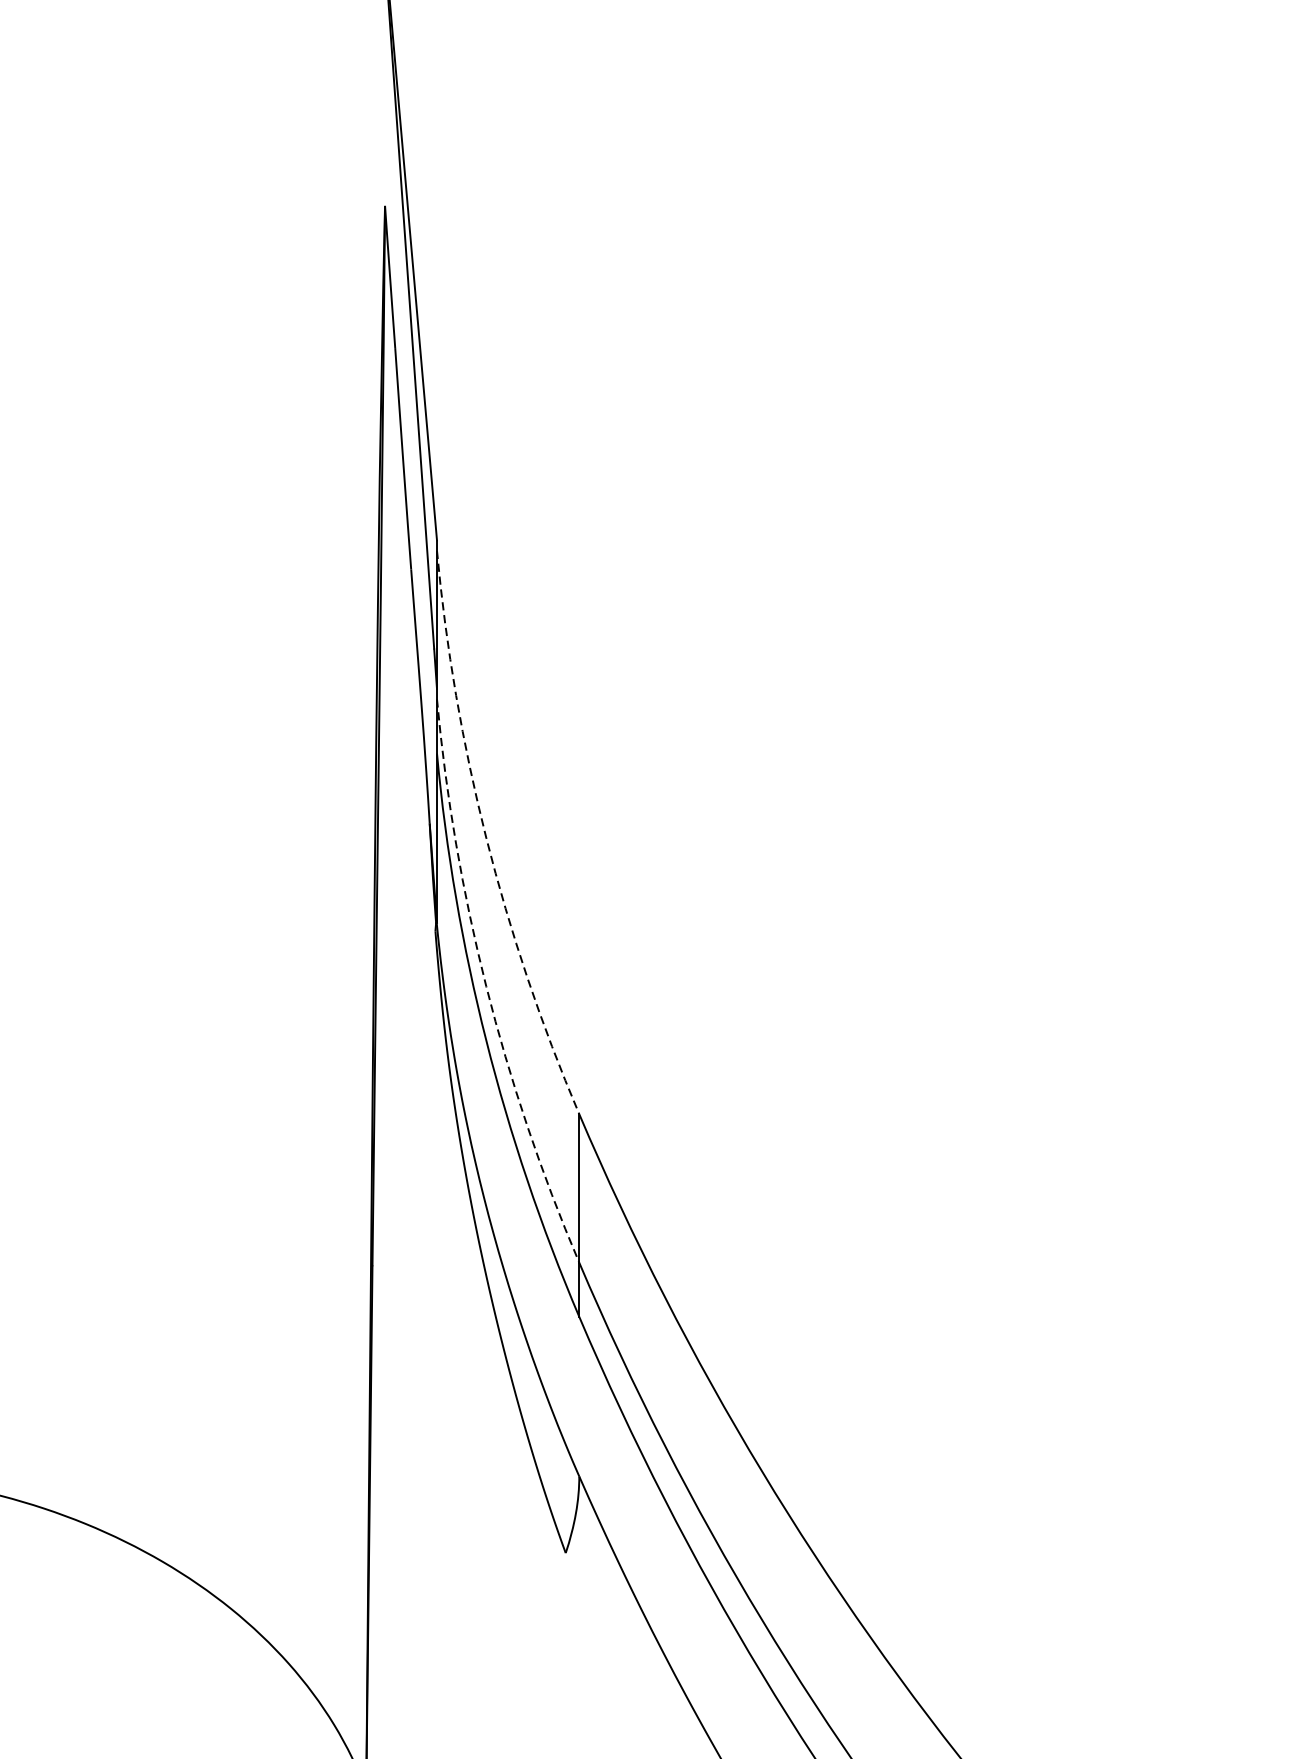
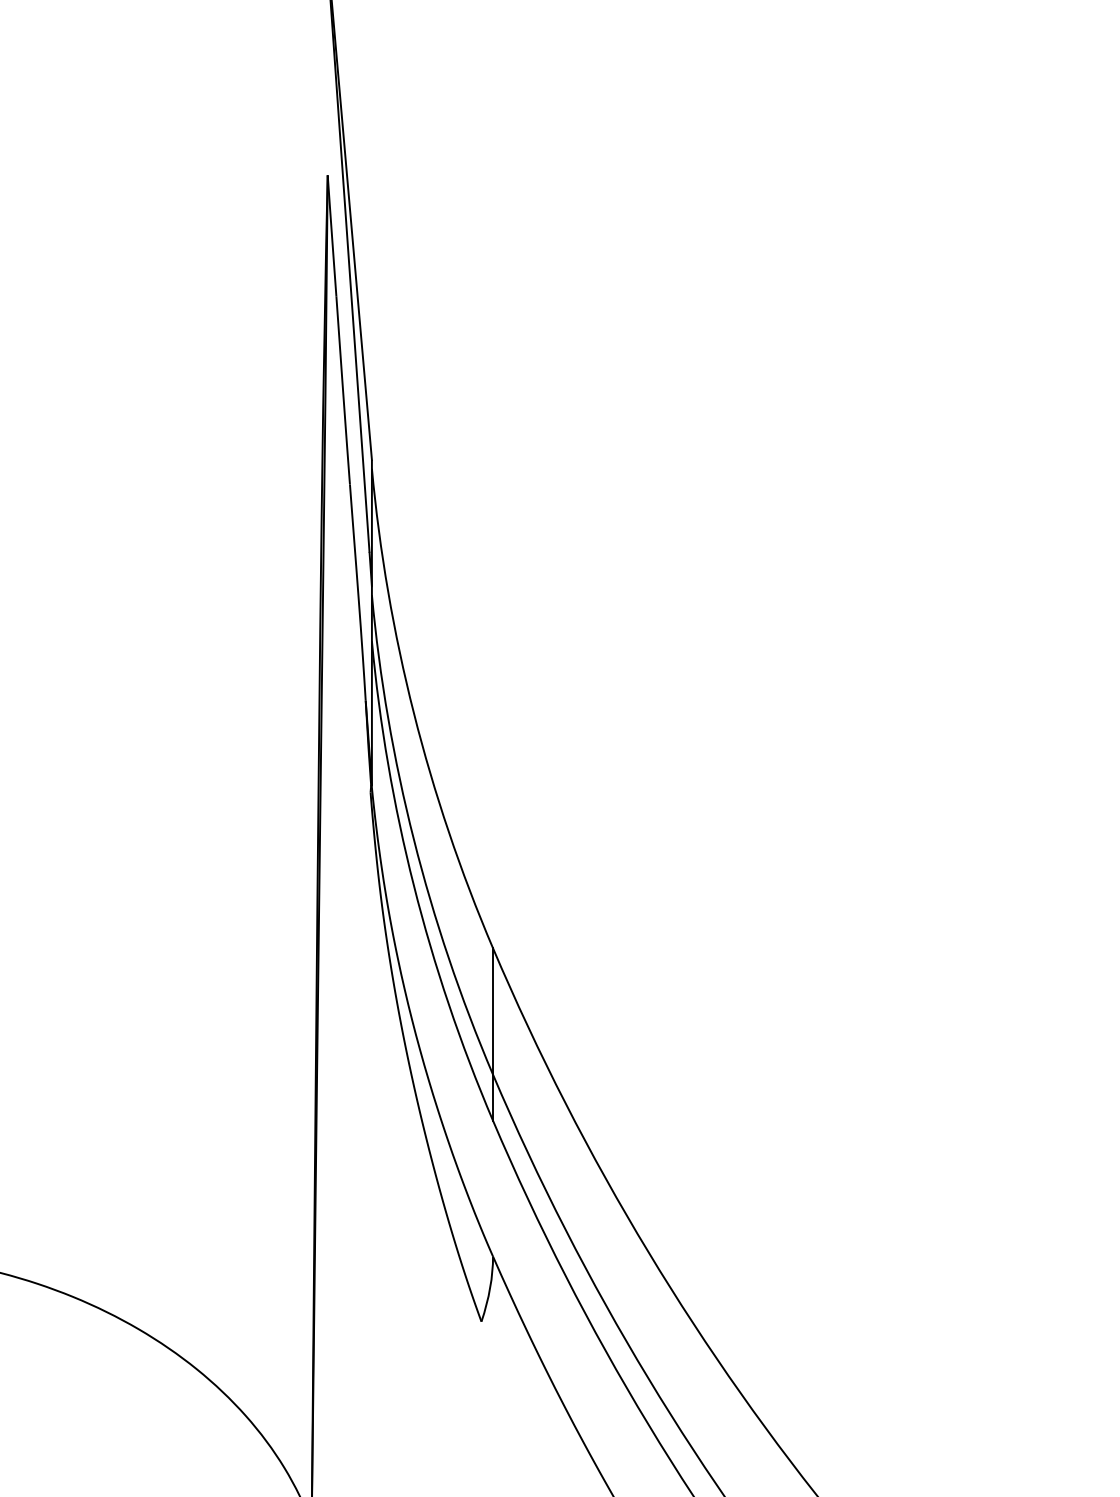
arc: (485, 838) -> (413, 713), dashed -> solid
arc: (485, 986) -> (413, 839), dashed -> solid

